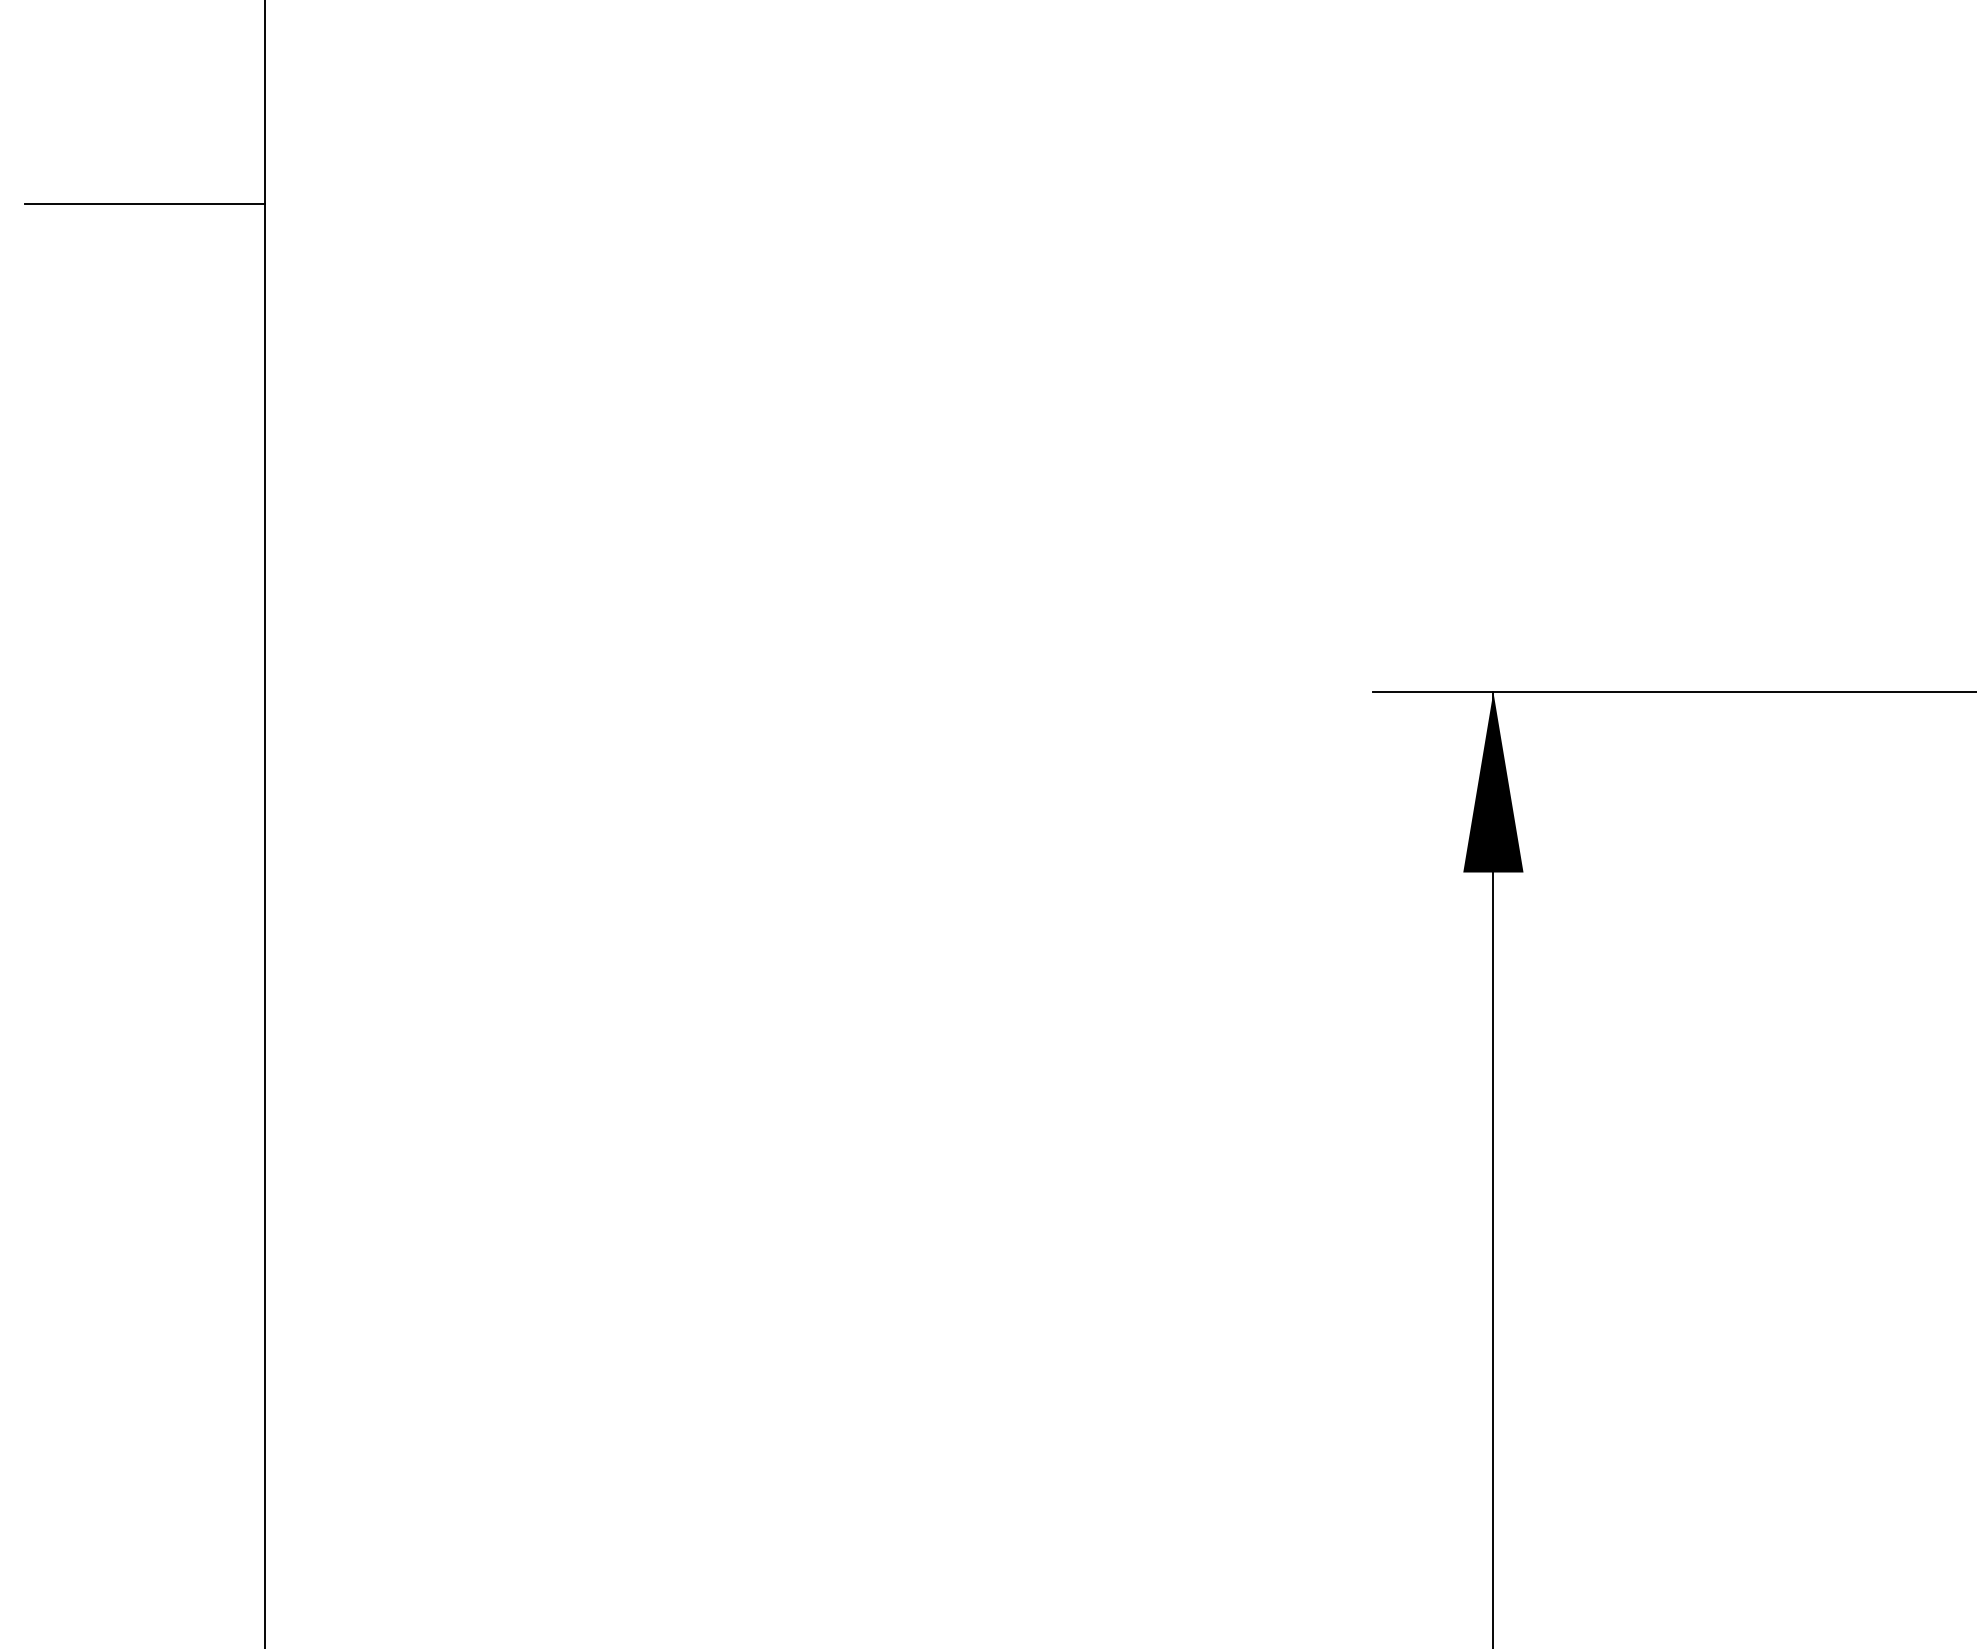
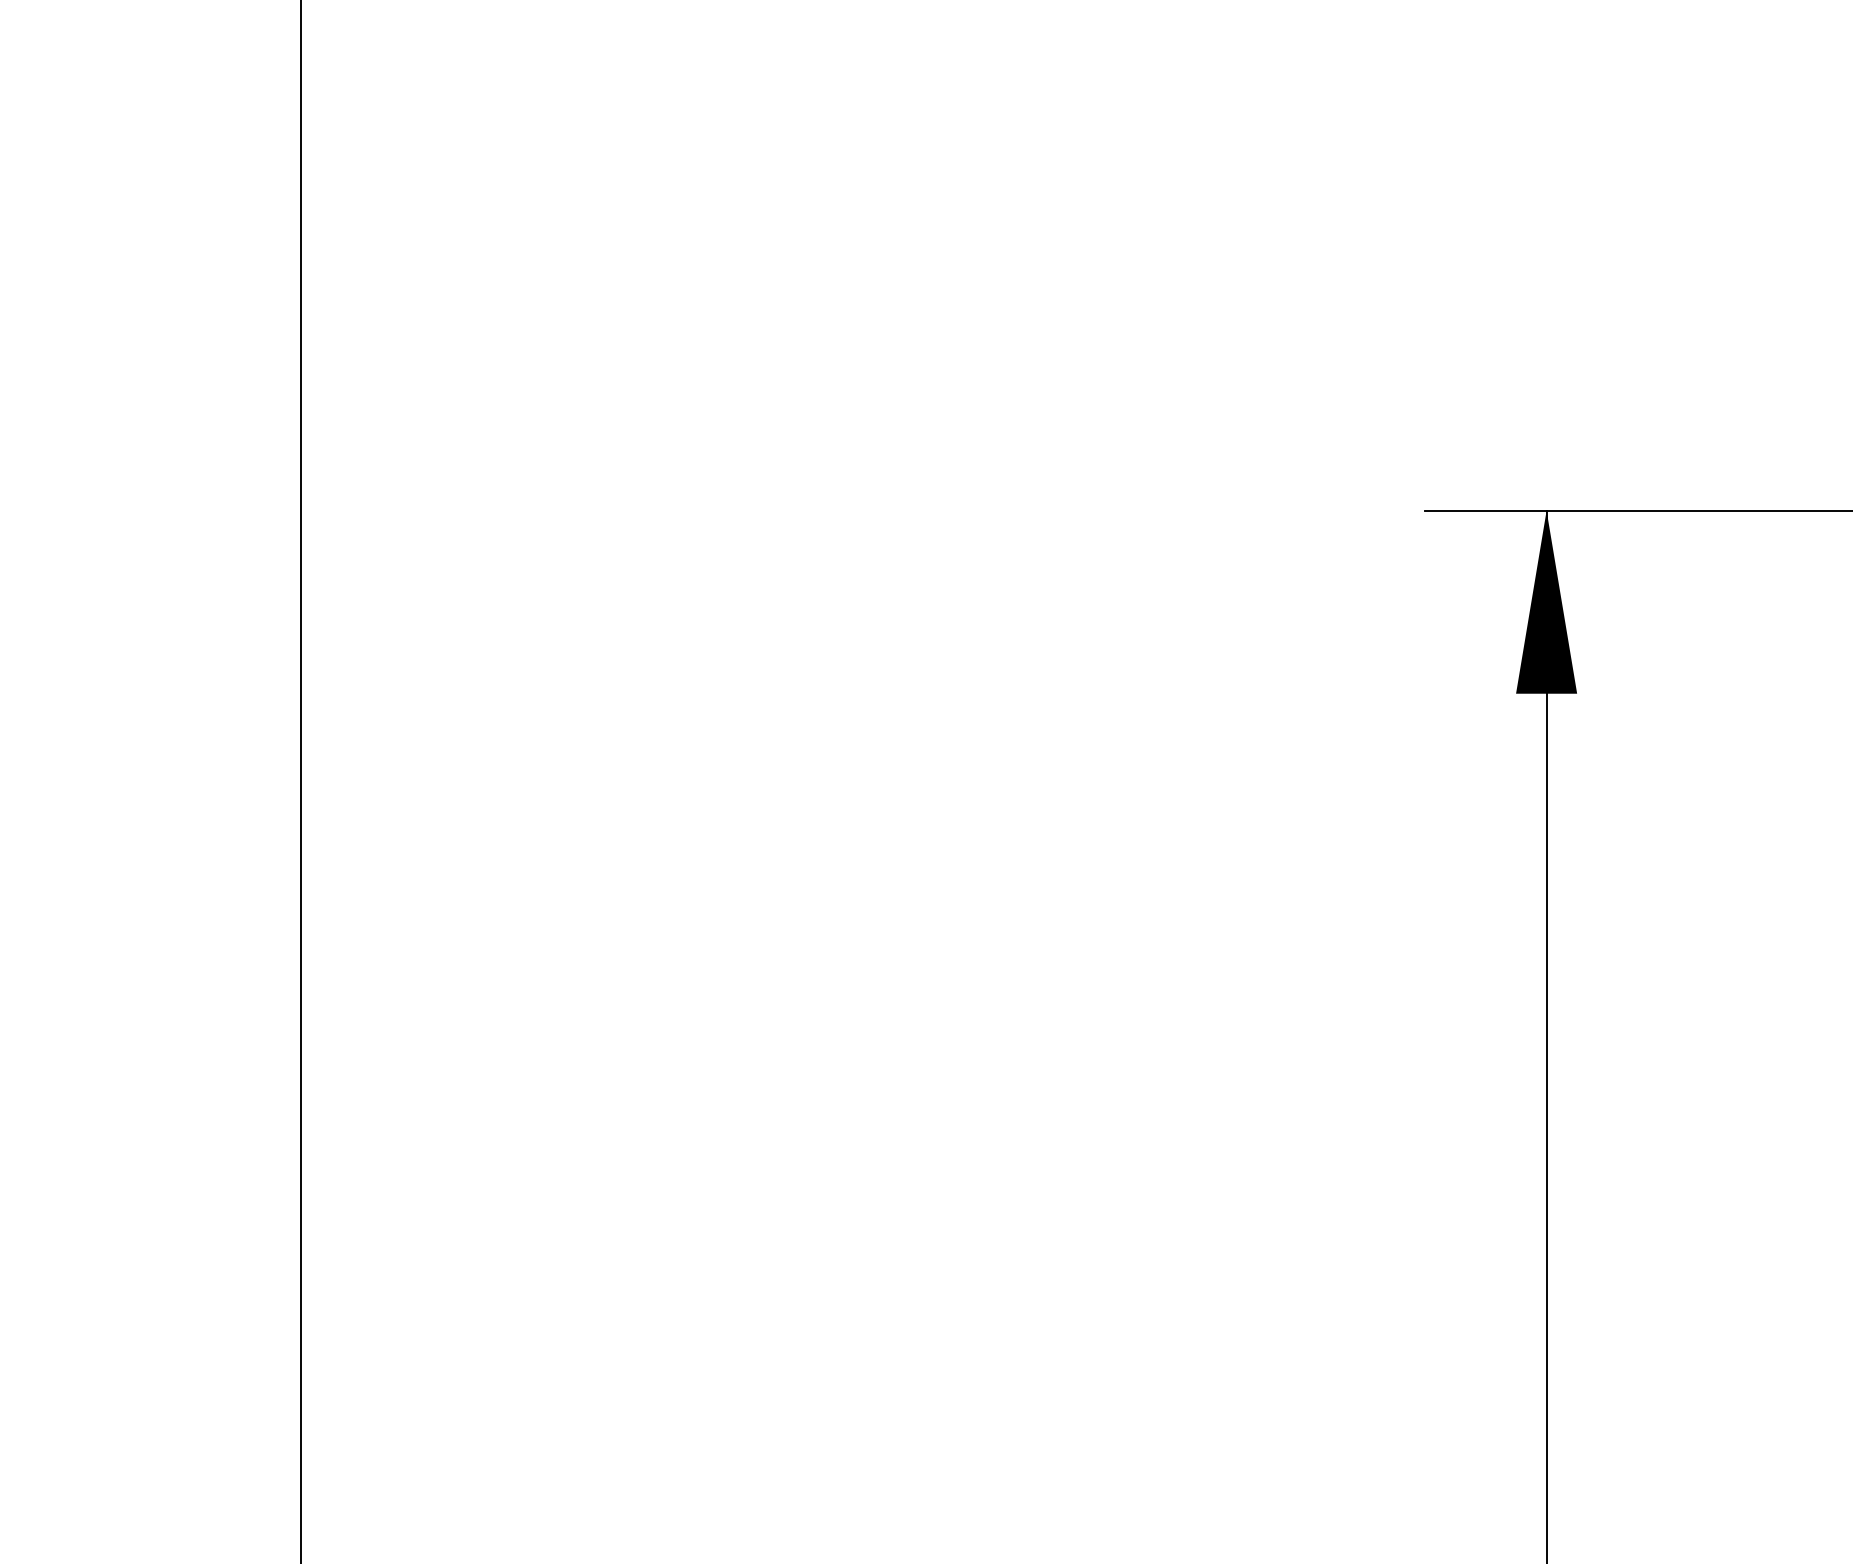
line: (144, 203) -> (178, 15), removed

